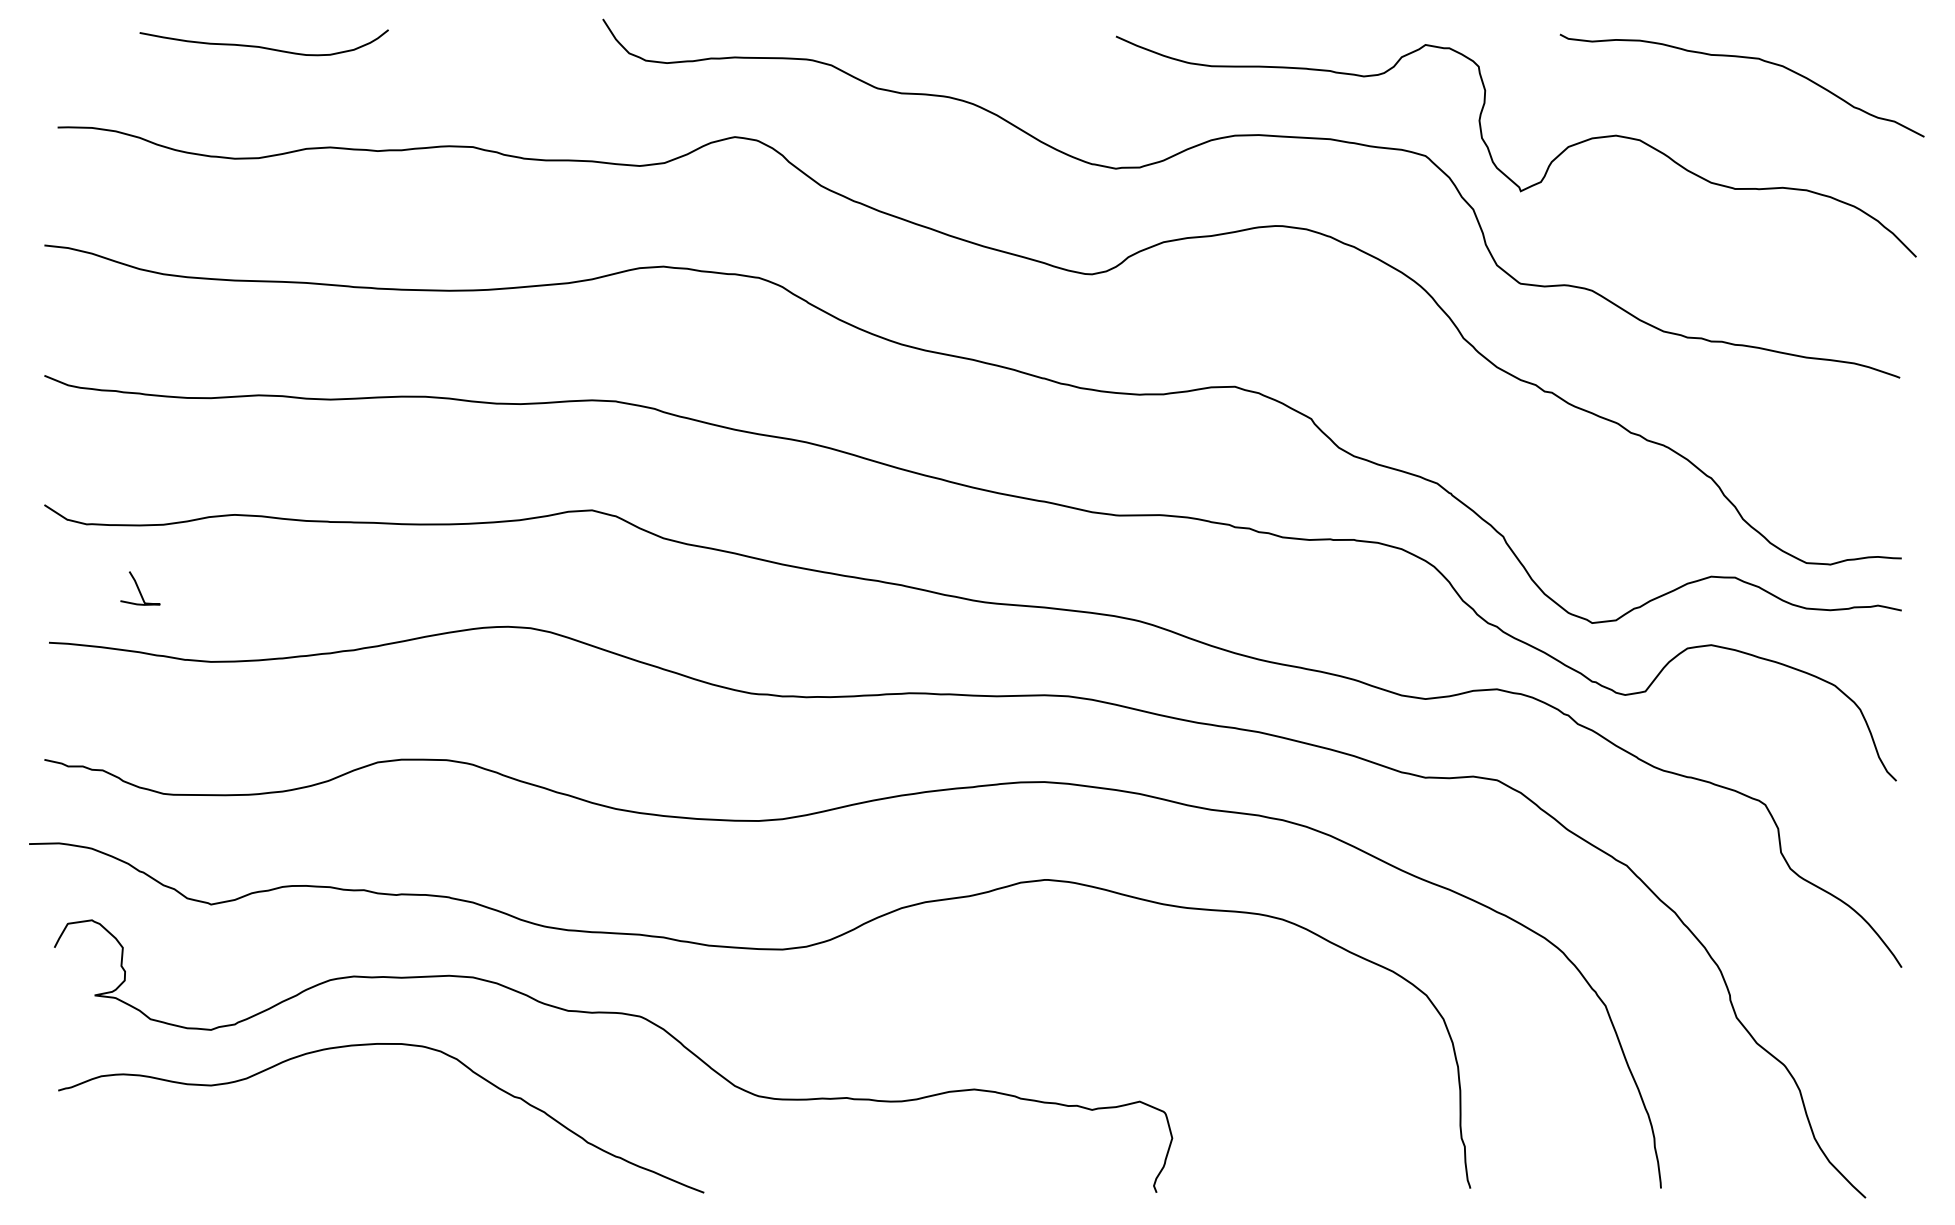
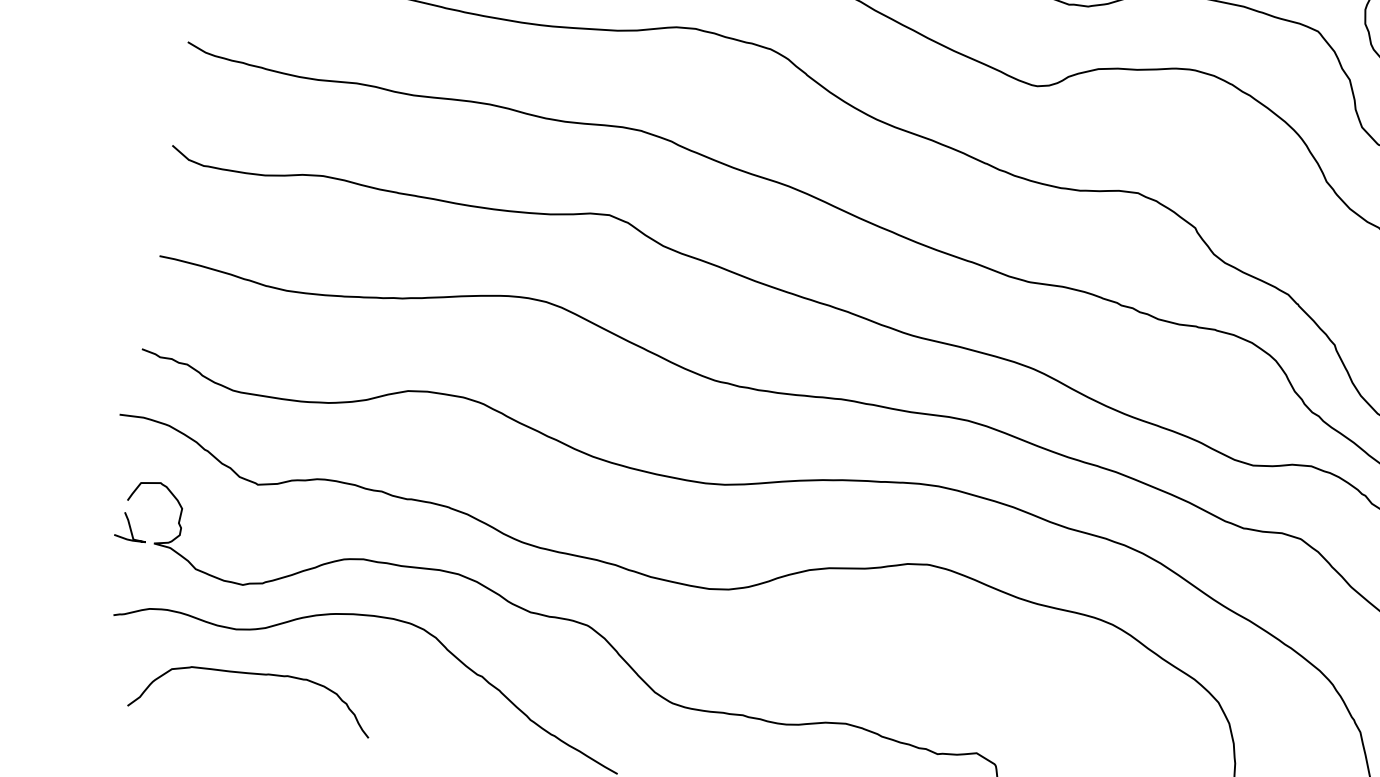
curve: (139, 588) -> (130, 527), moved
curve: (242, 1137) -> (255, 674), added

